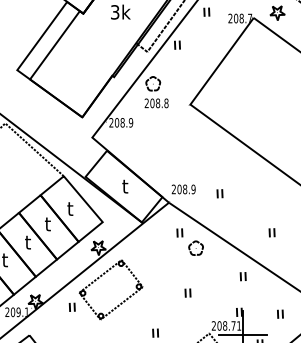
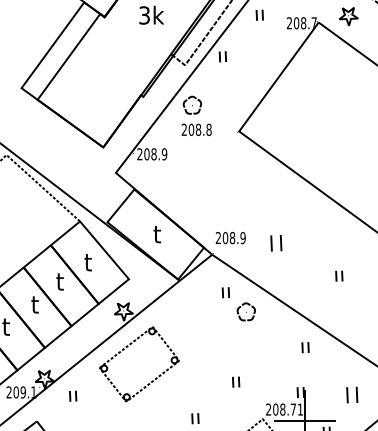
part: (219, 193) -> (275, 243), size x1.6
part: (271, 232) -> (338, 275), moved
part: (187, 292) -> (235, 381), moved
part: (71, 306) -> (72, 395), moved
part: (280, 313) -> (352, 393), size x1.6

